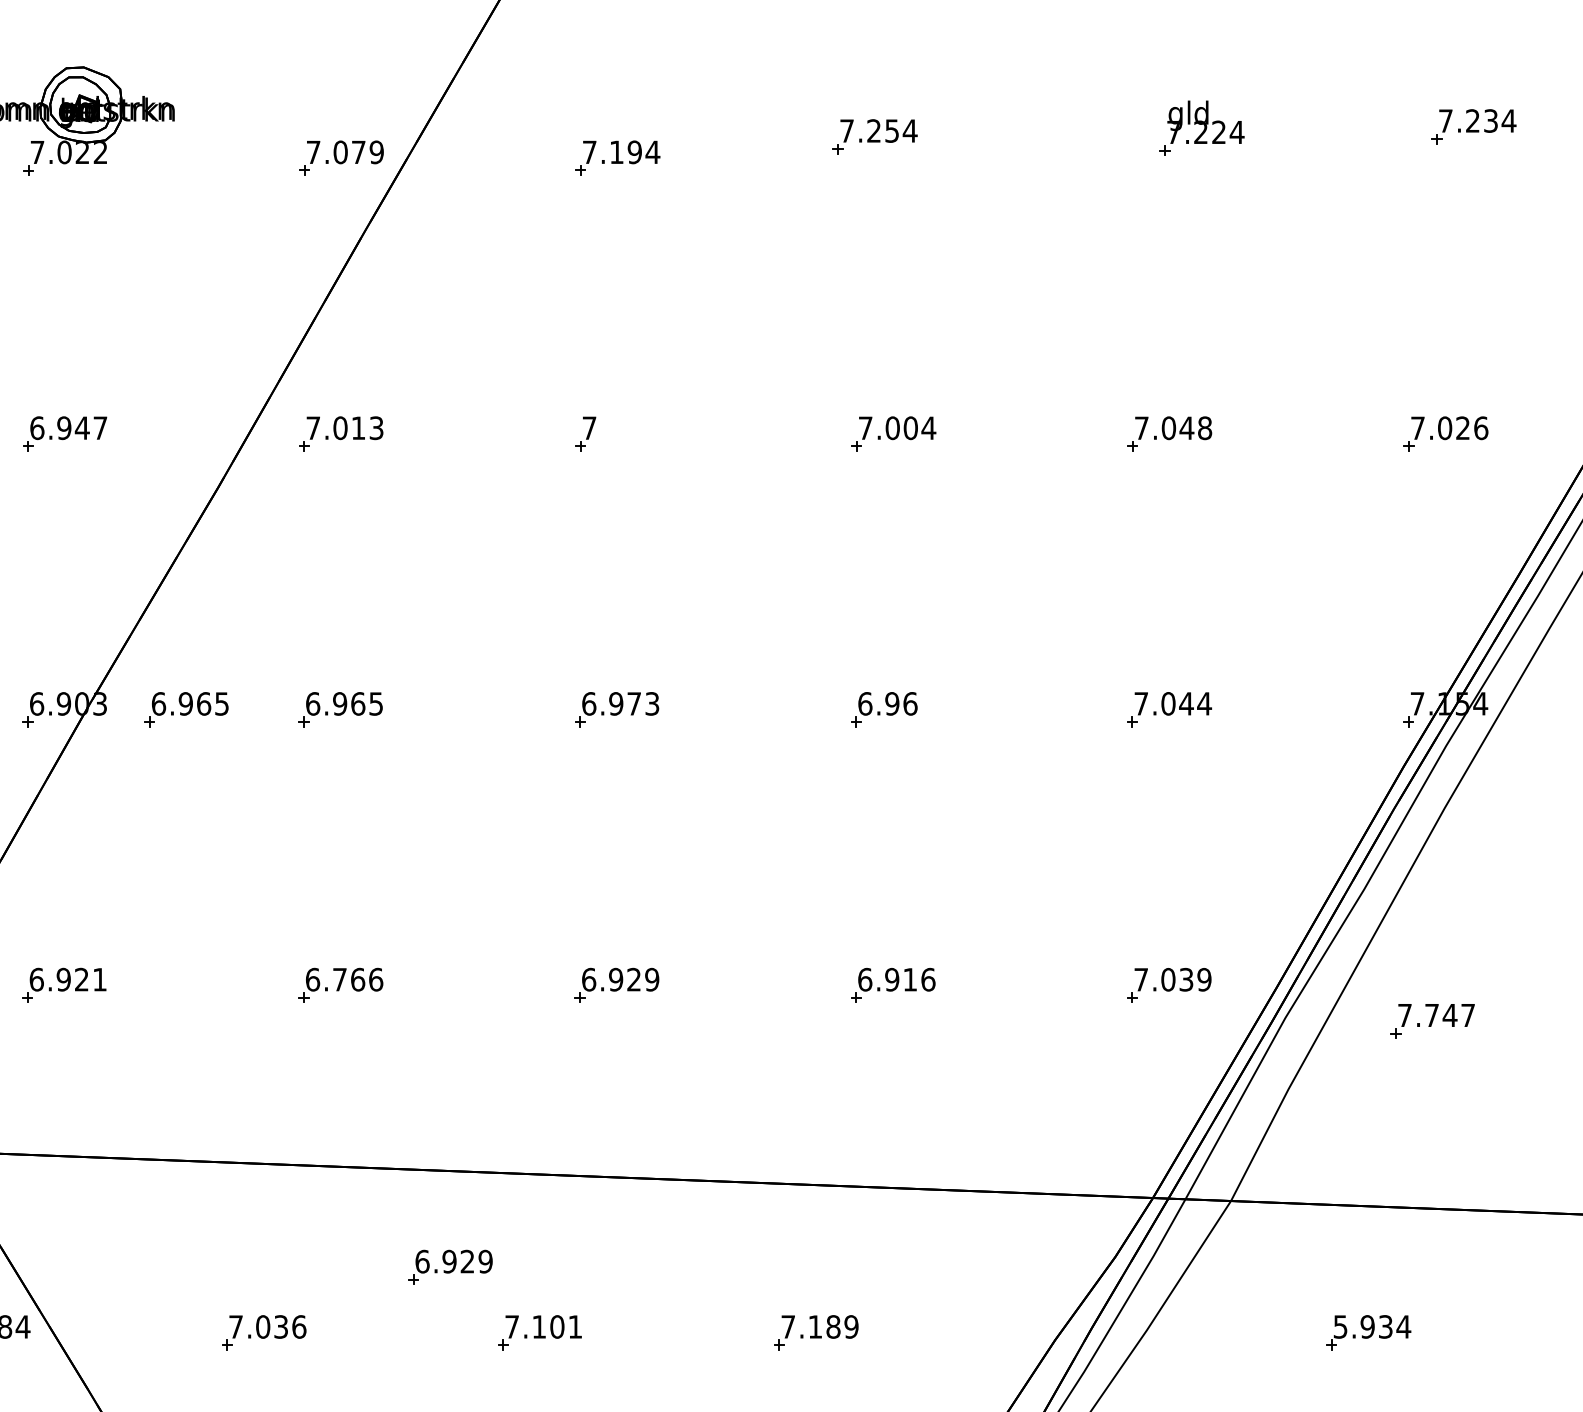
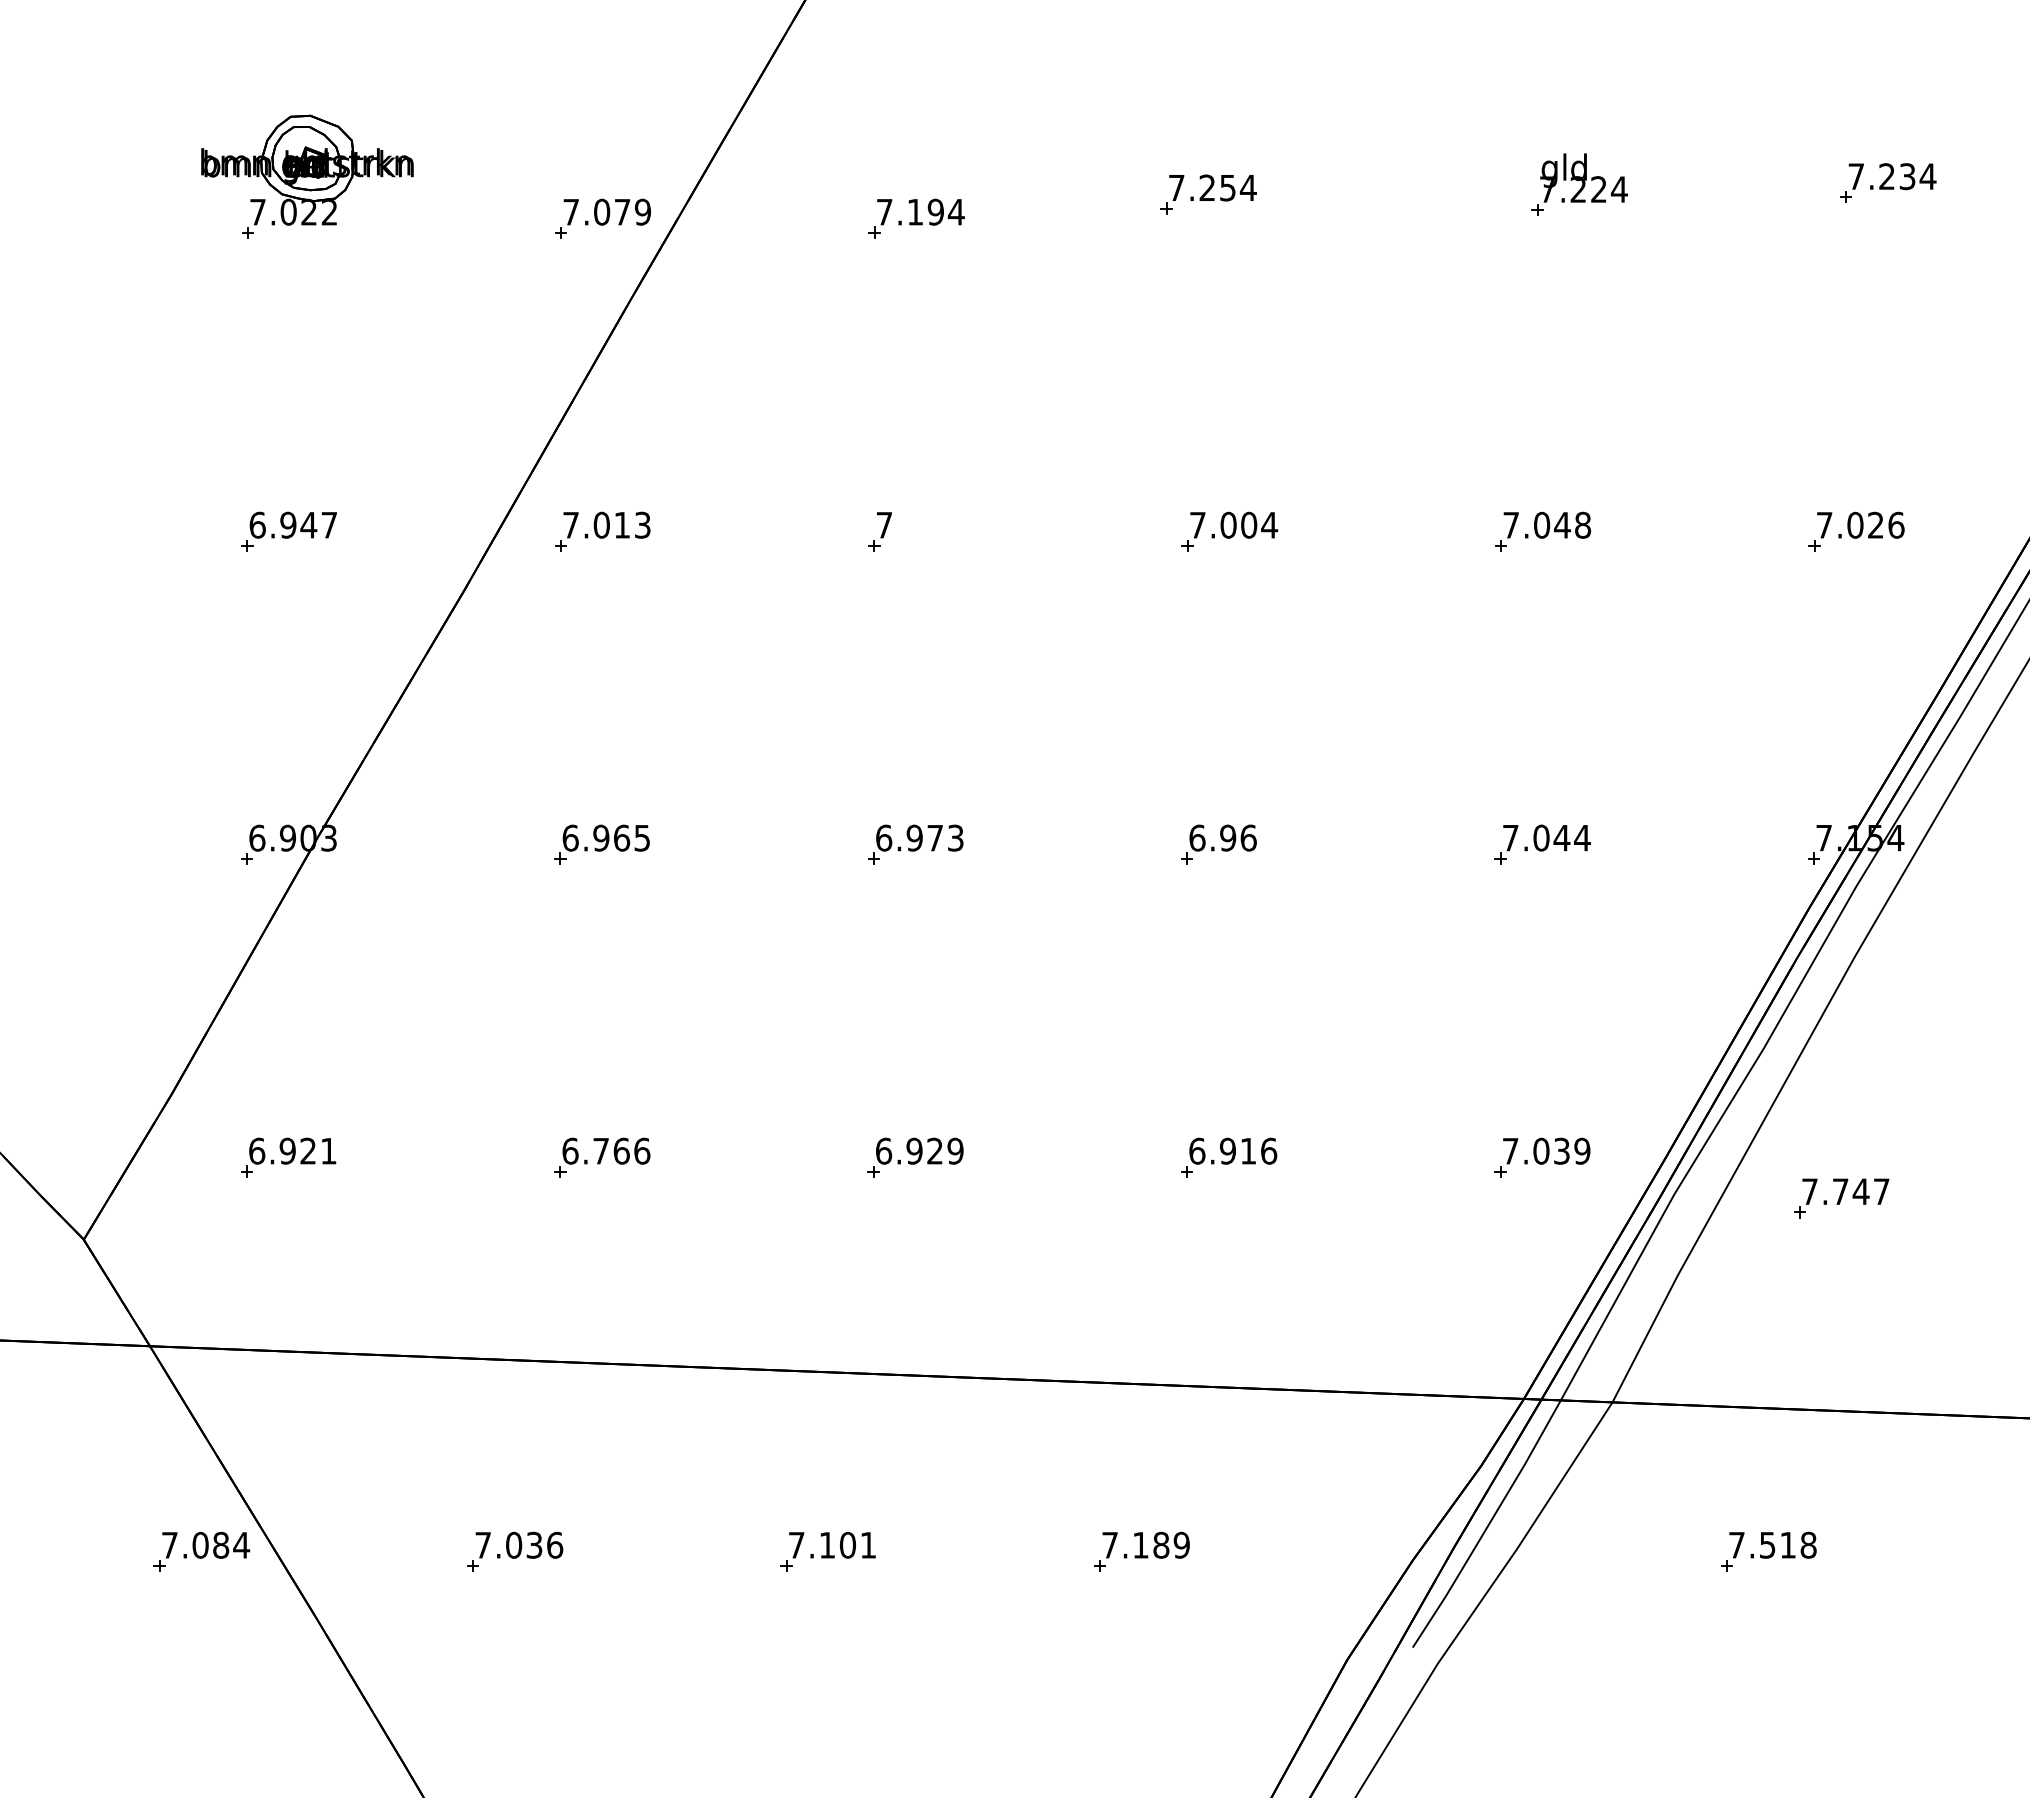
part: (186, 709) -> (426, 844), removed
part: (450, 1267) -> (726, 1477), removed
text: (1372, 1326) -> (1773, 1544), 5.934 -> 7.518

